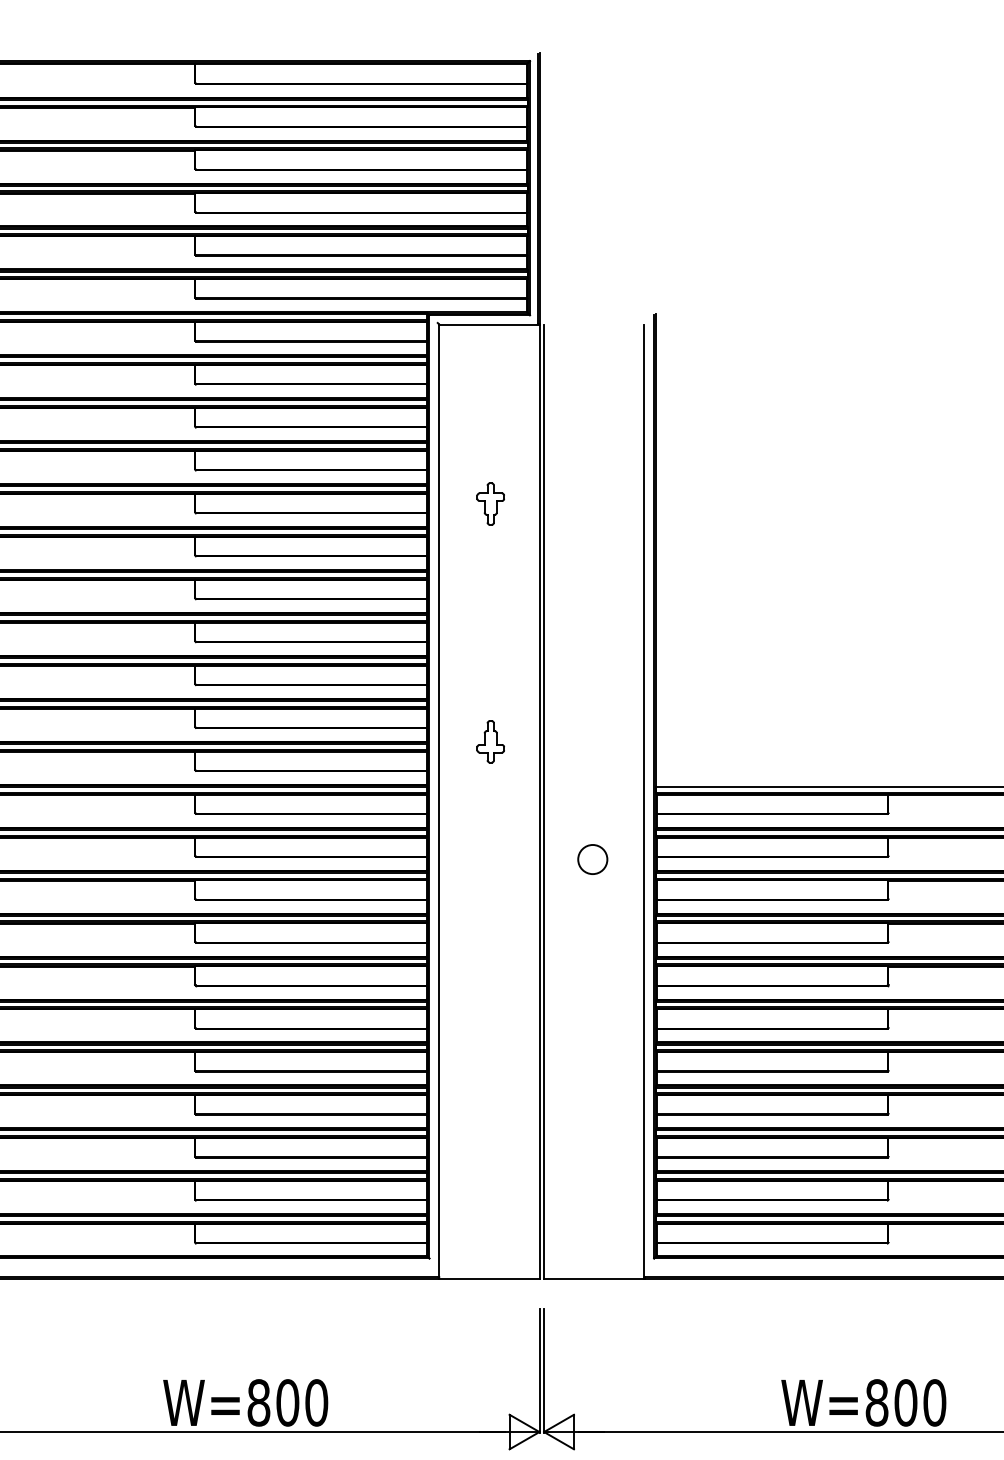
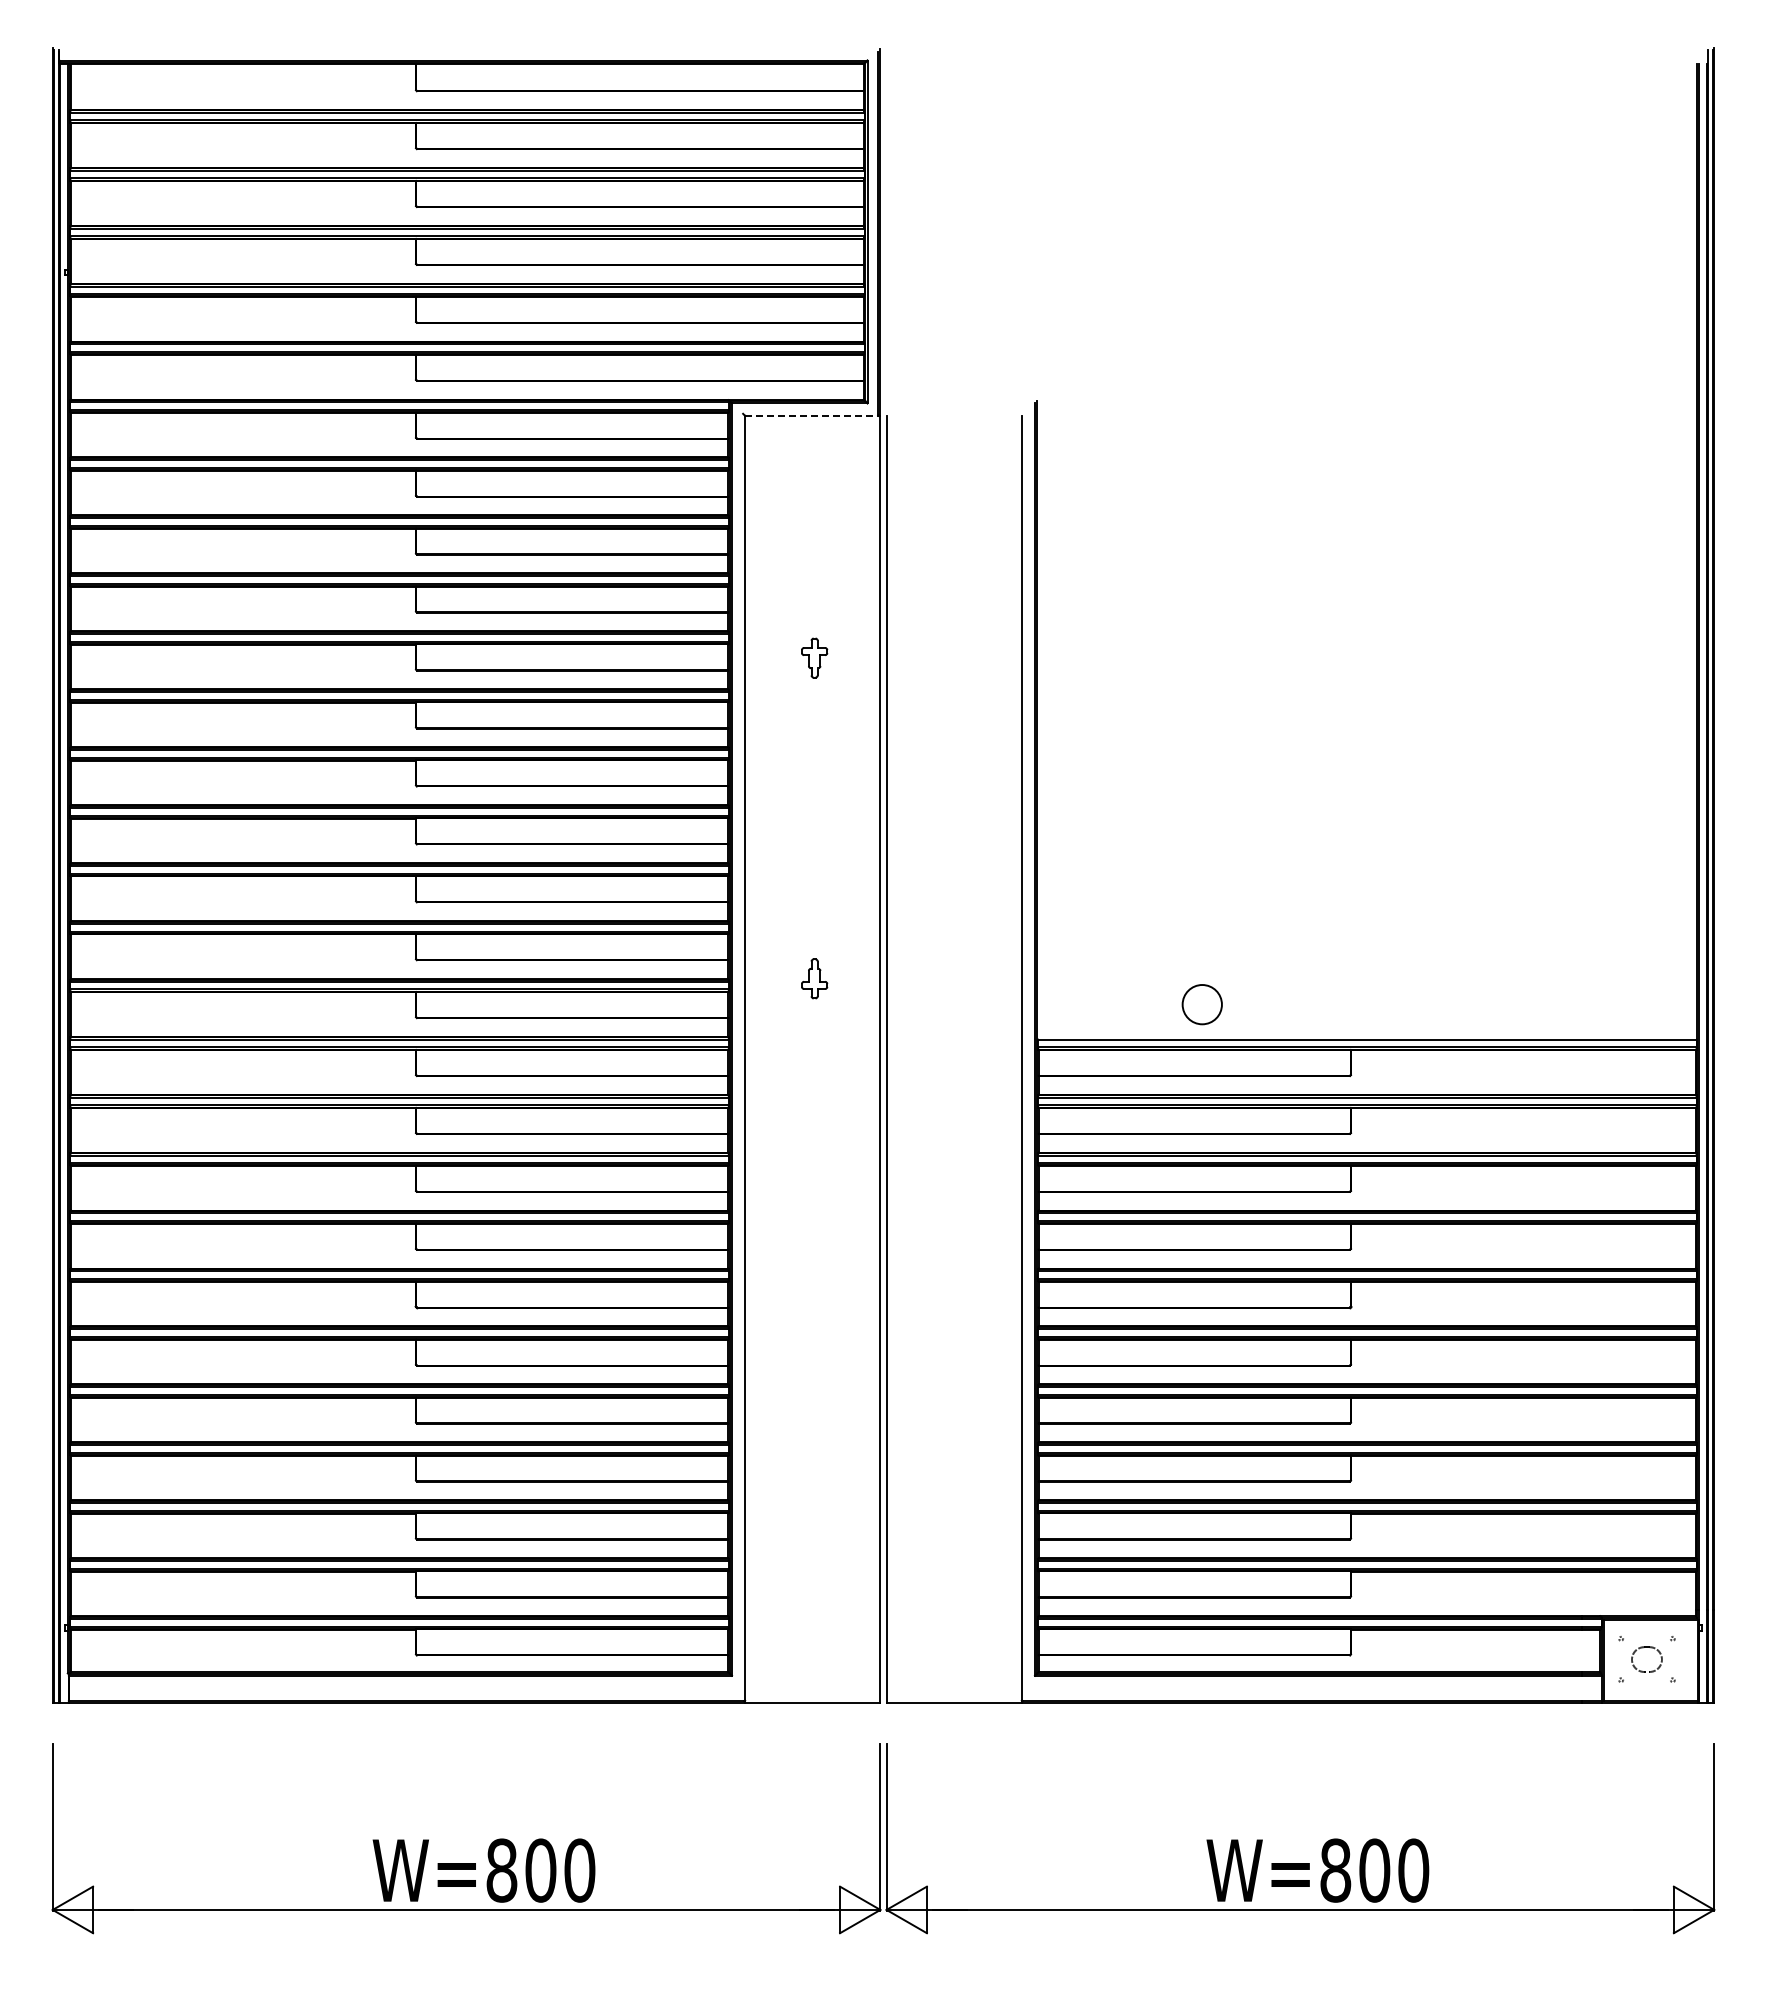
line: (489, 324) -> (812, 415), solid -> dashed
part: (490, 503) -> (814, 657), size x0.7
part: (490, 741) -> (814, 978), size x0.7
circle: (592, 859) -> (1201, 1004), moved

